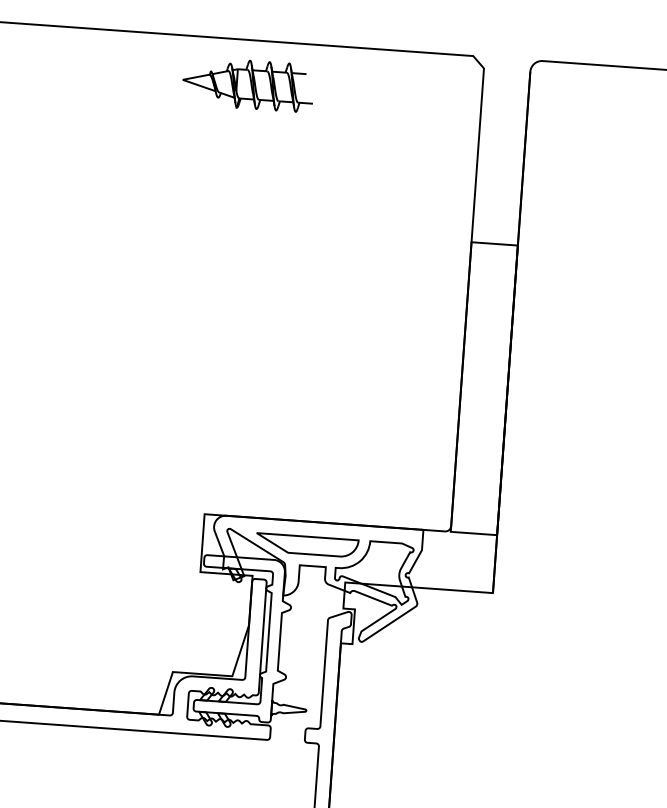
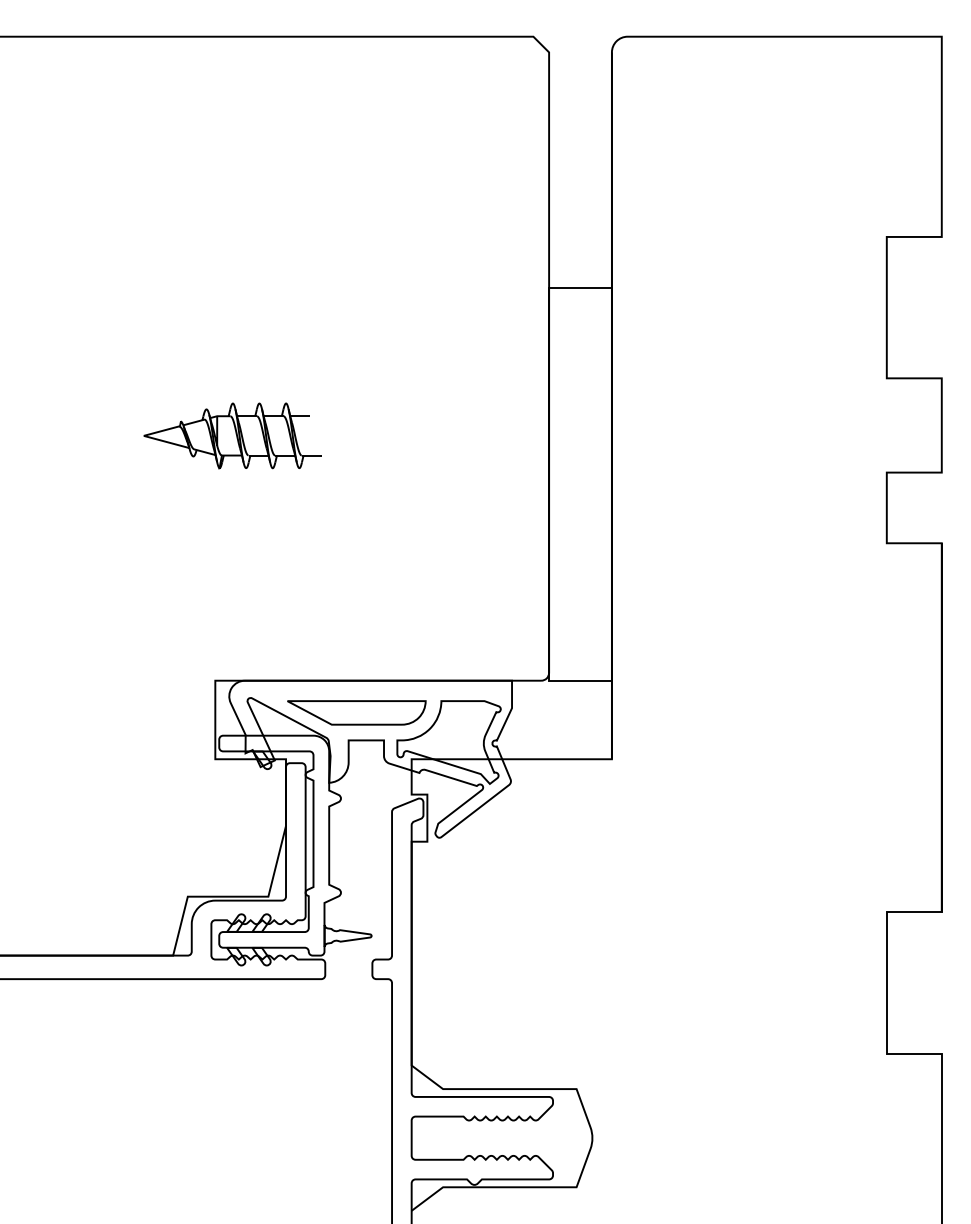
part: (248, 84) -> (232, 435), moved

